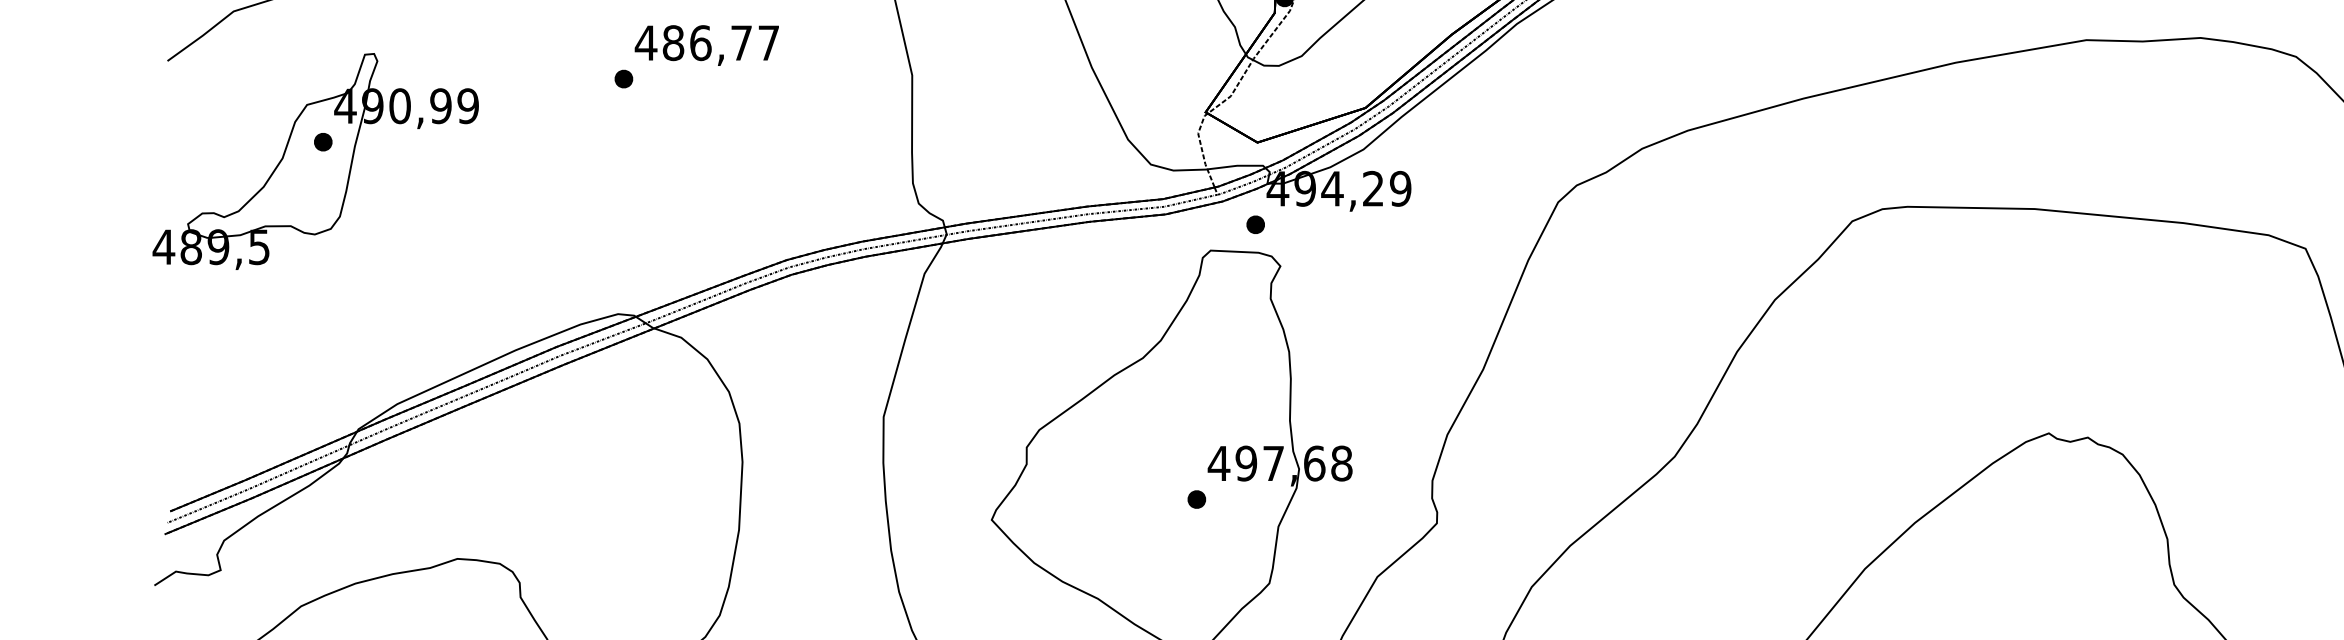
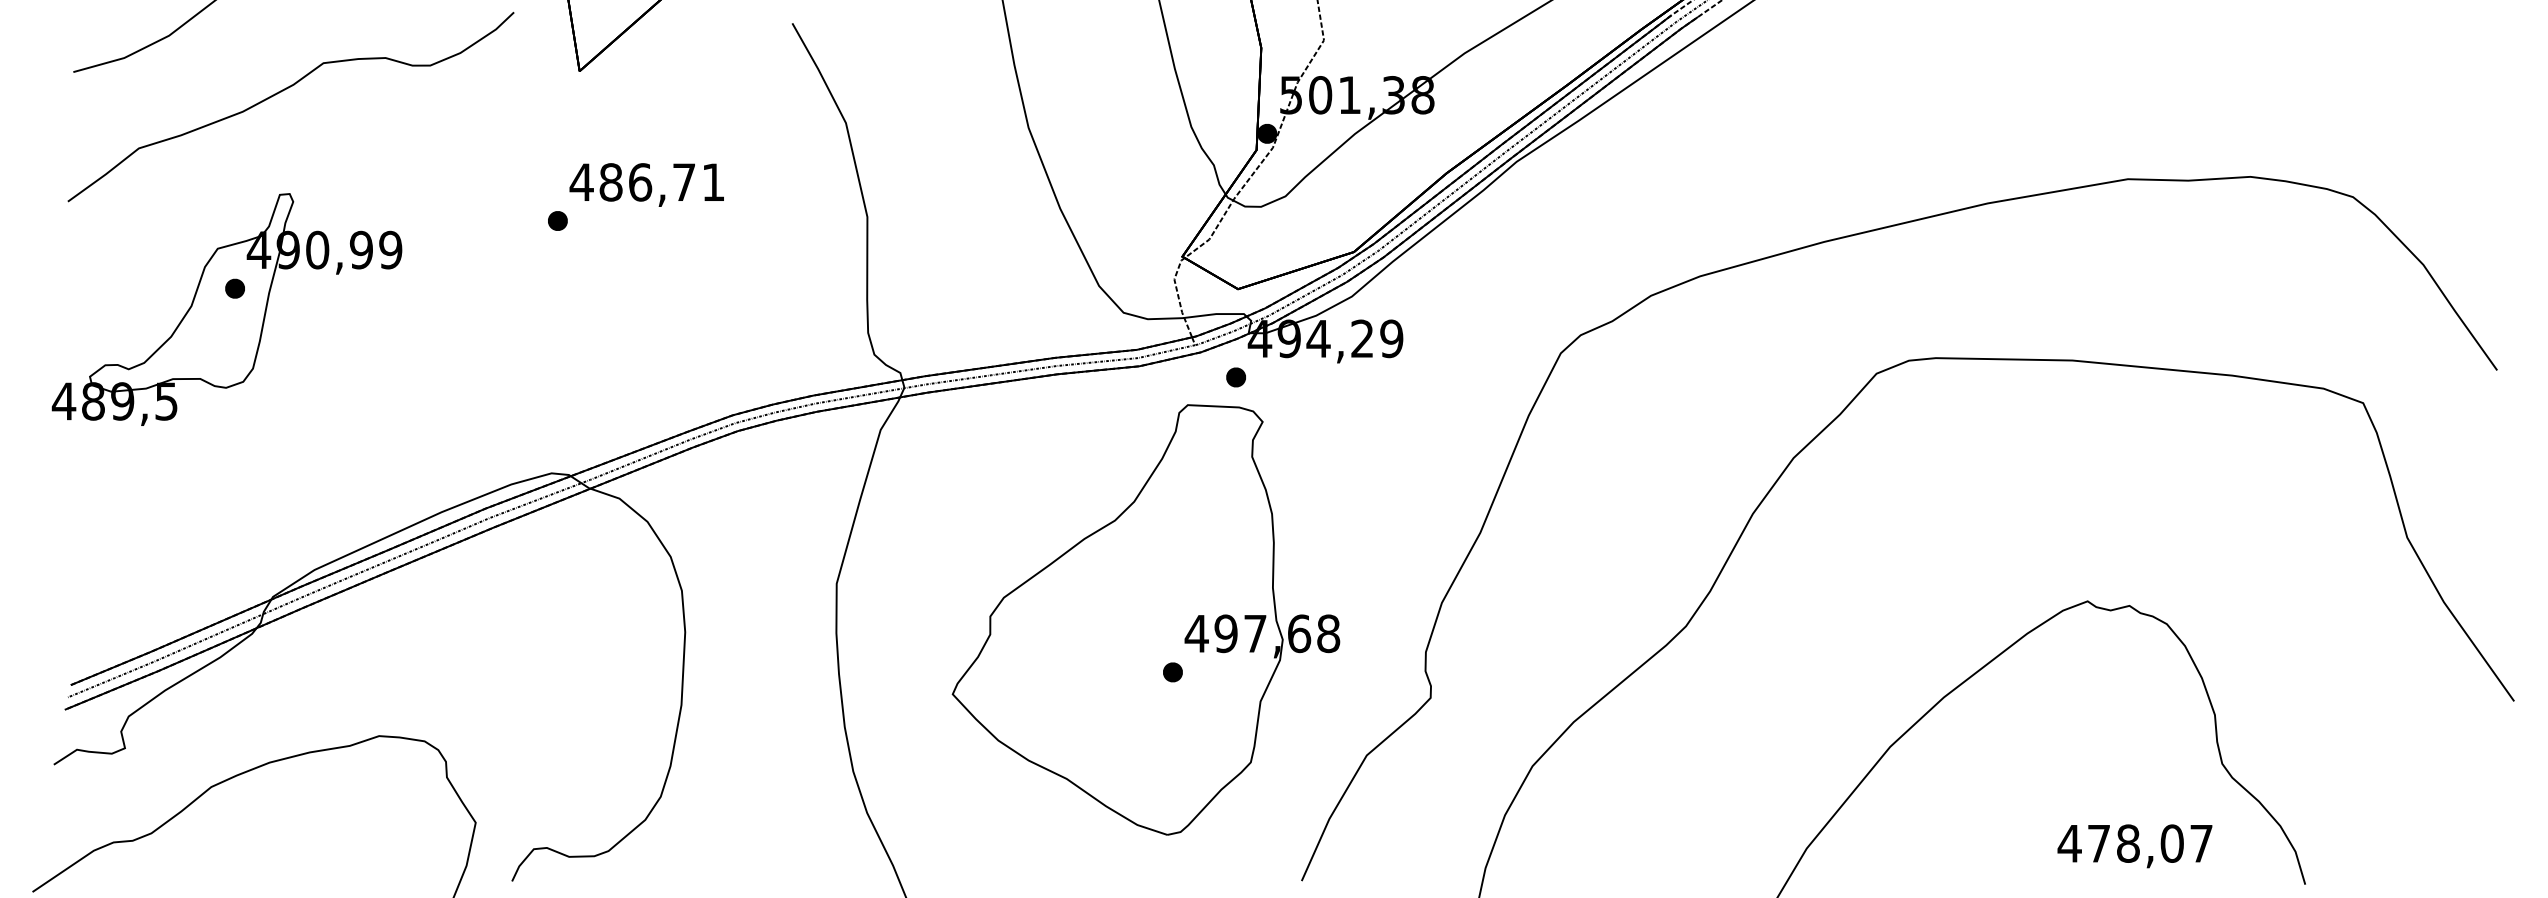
text: (768, 42) -> (713, 181), 486,77 -> 486,71

